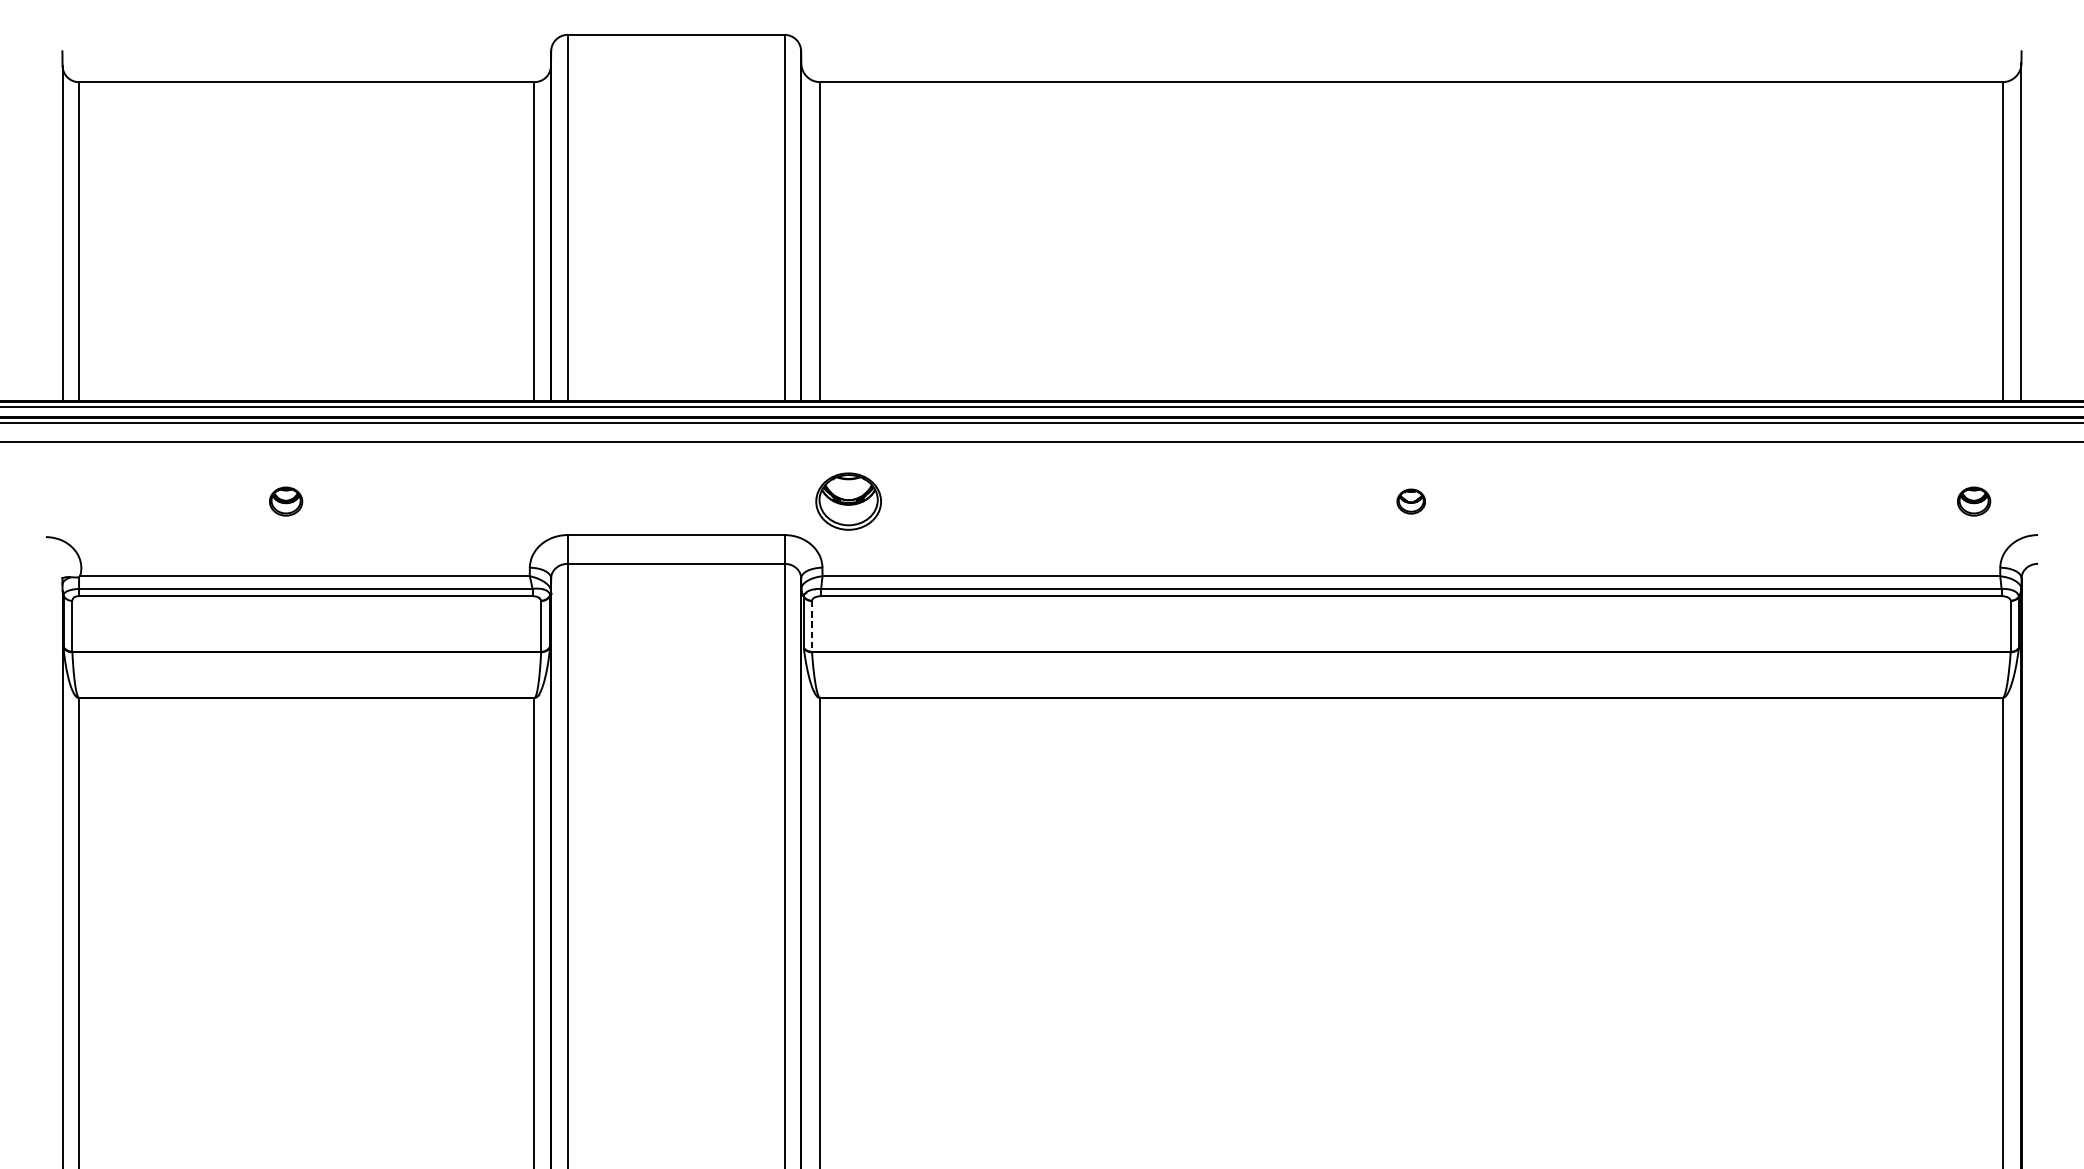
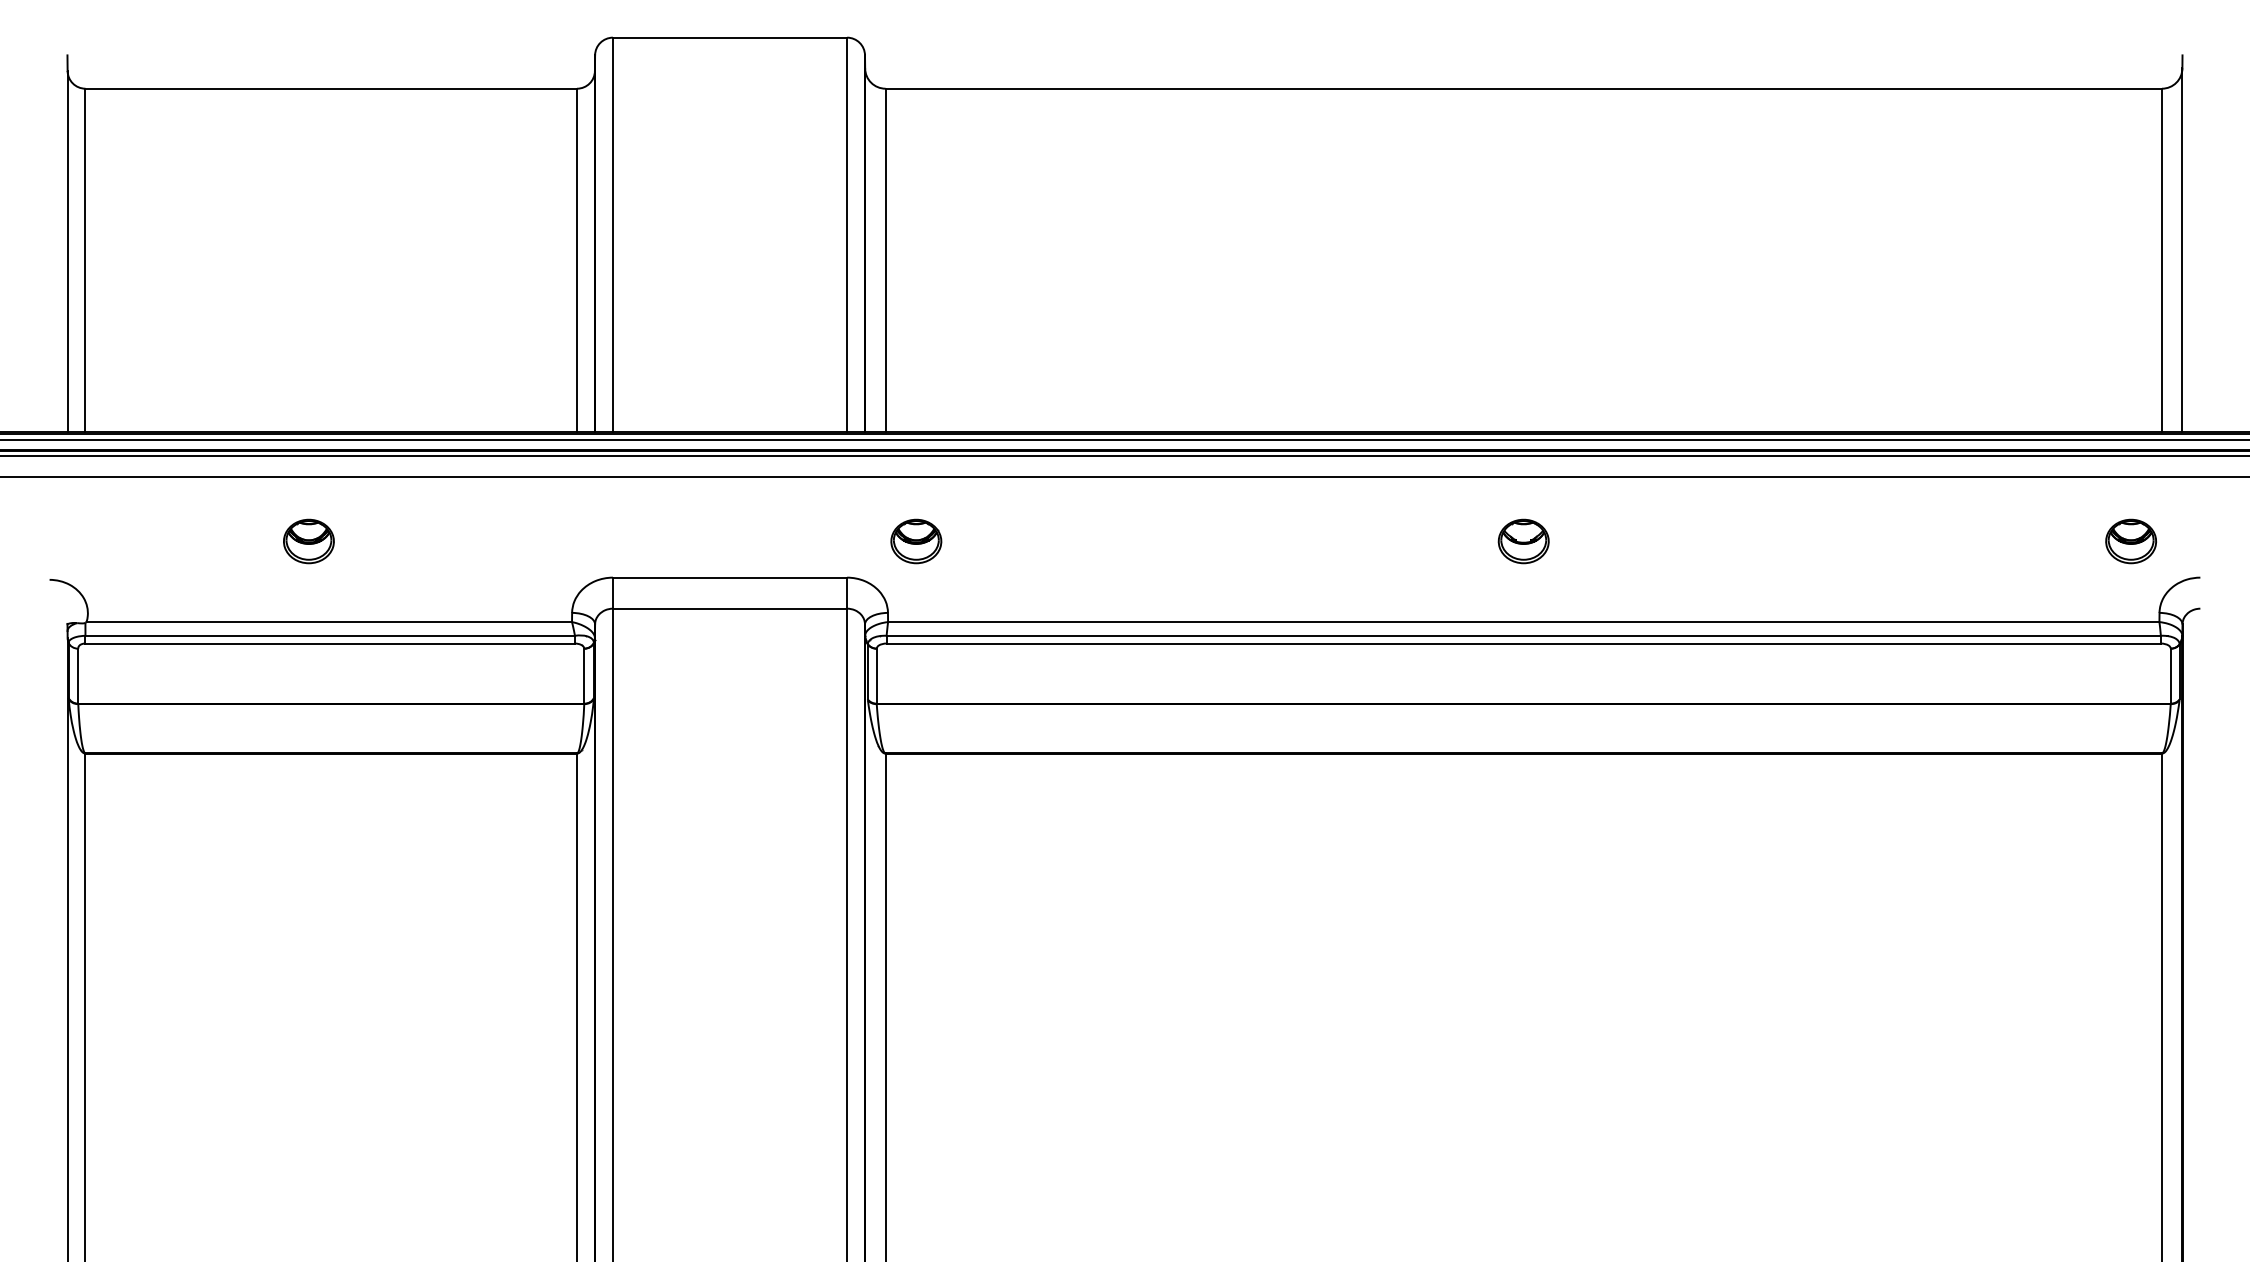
part: (285, 501) -> (308, 541), size x1.43
part: (848, 501) -> (916, 541), size x0.71
part: (1411, 501) -> (1523, 541), size x1.67
part: (1974, 501) -> (2131, 541), size x1.43
line: (811, 626) -> (876, 676), dashed -> solid

